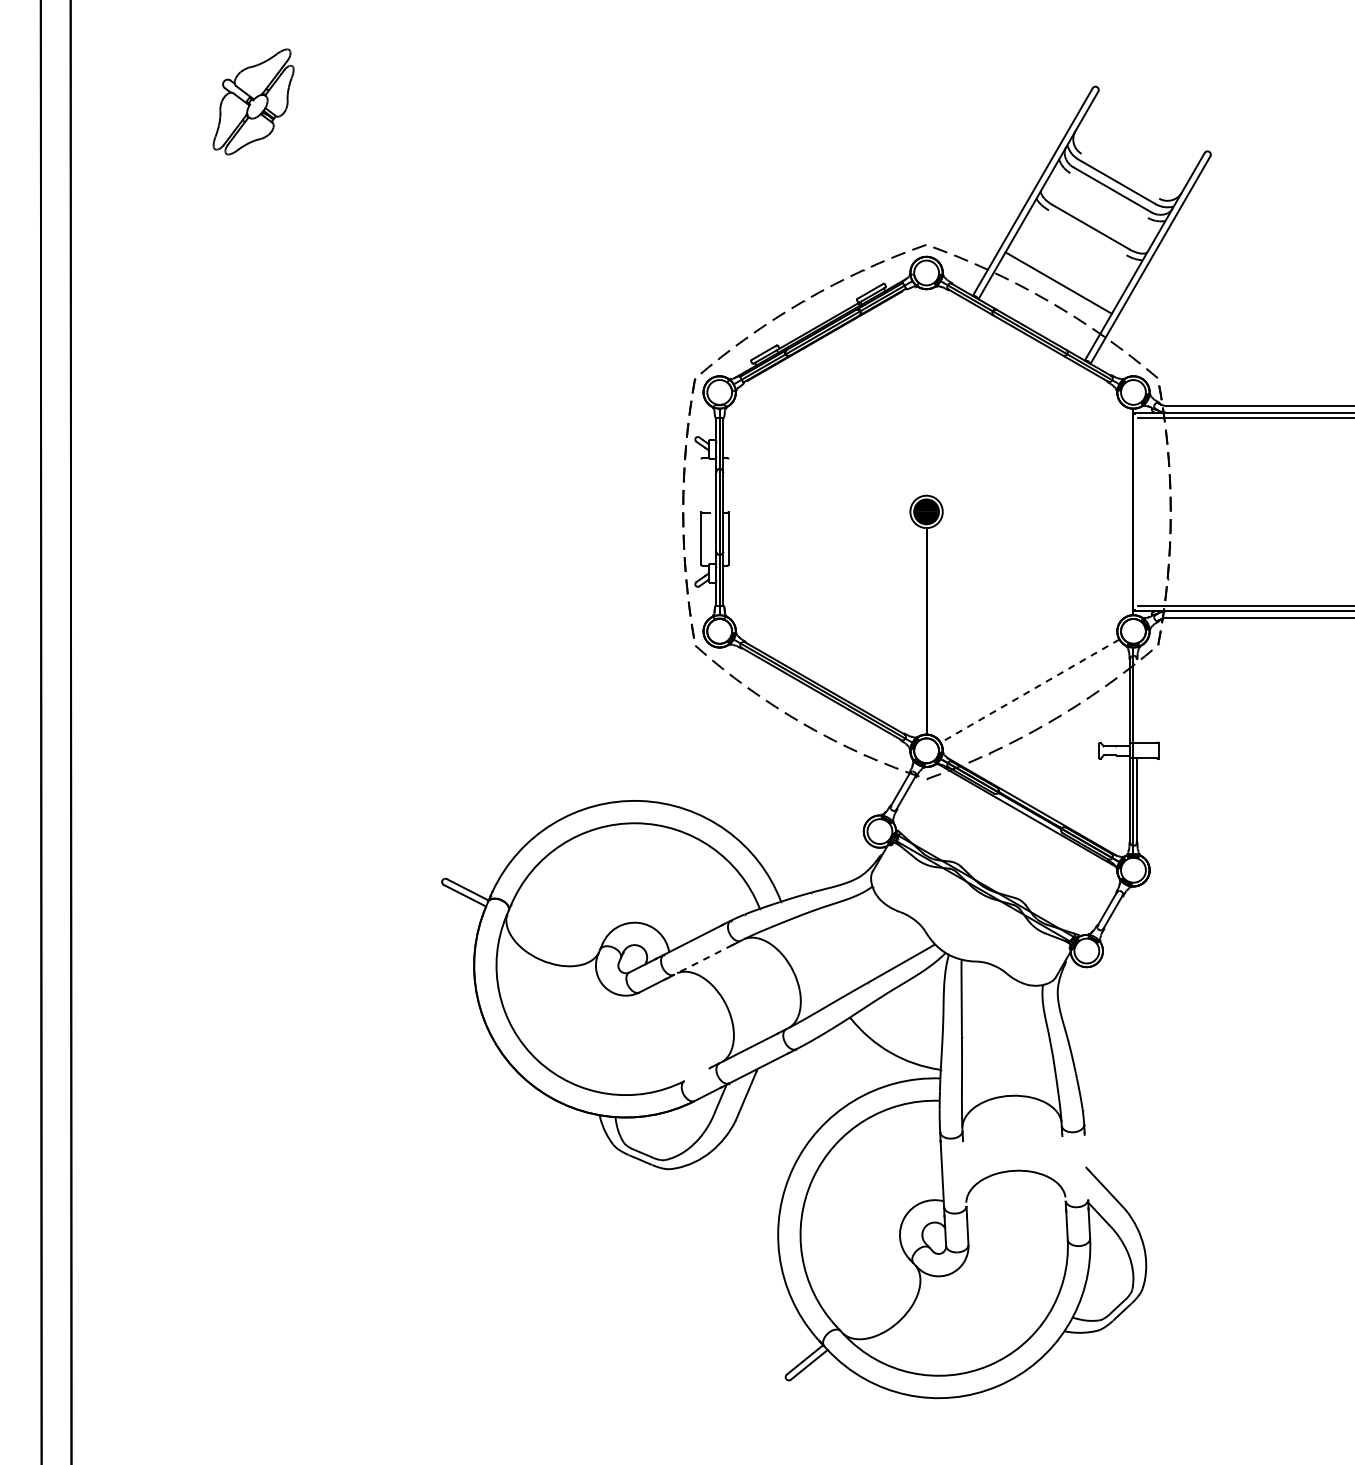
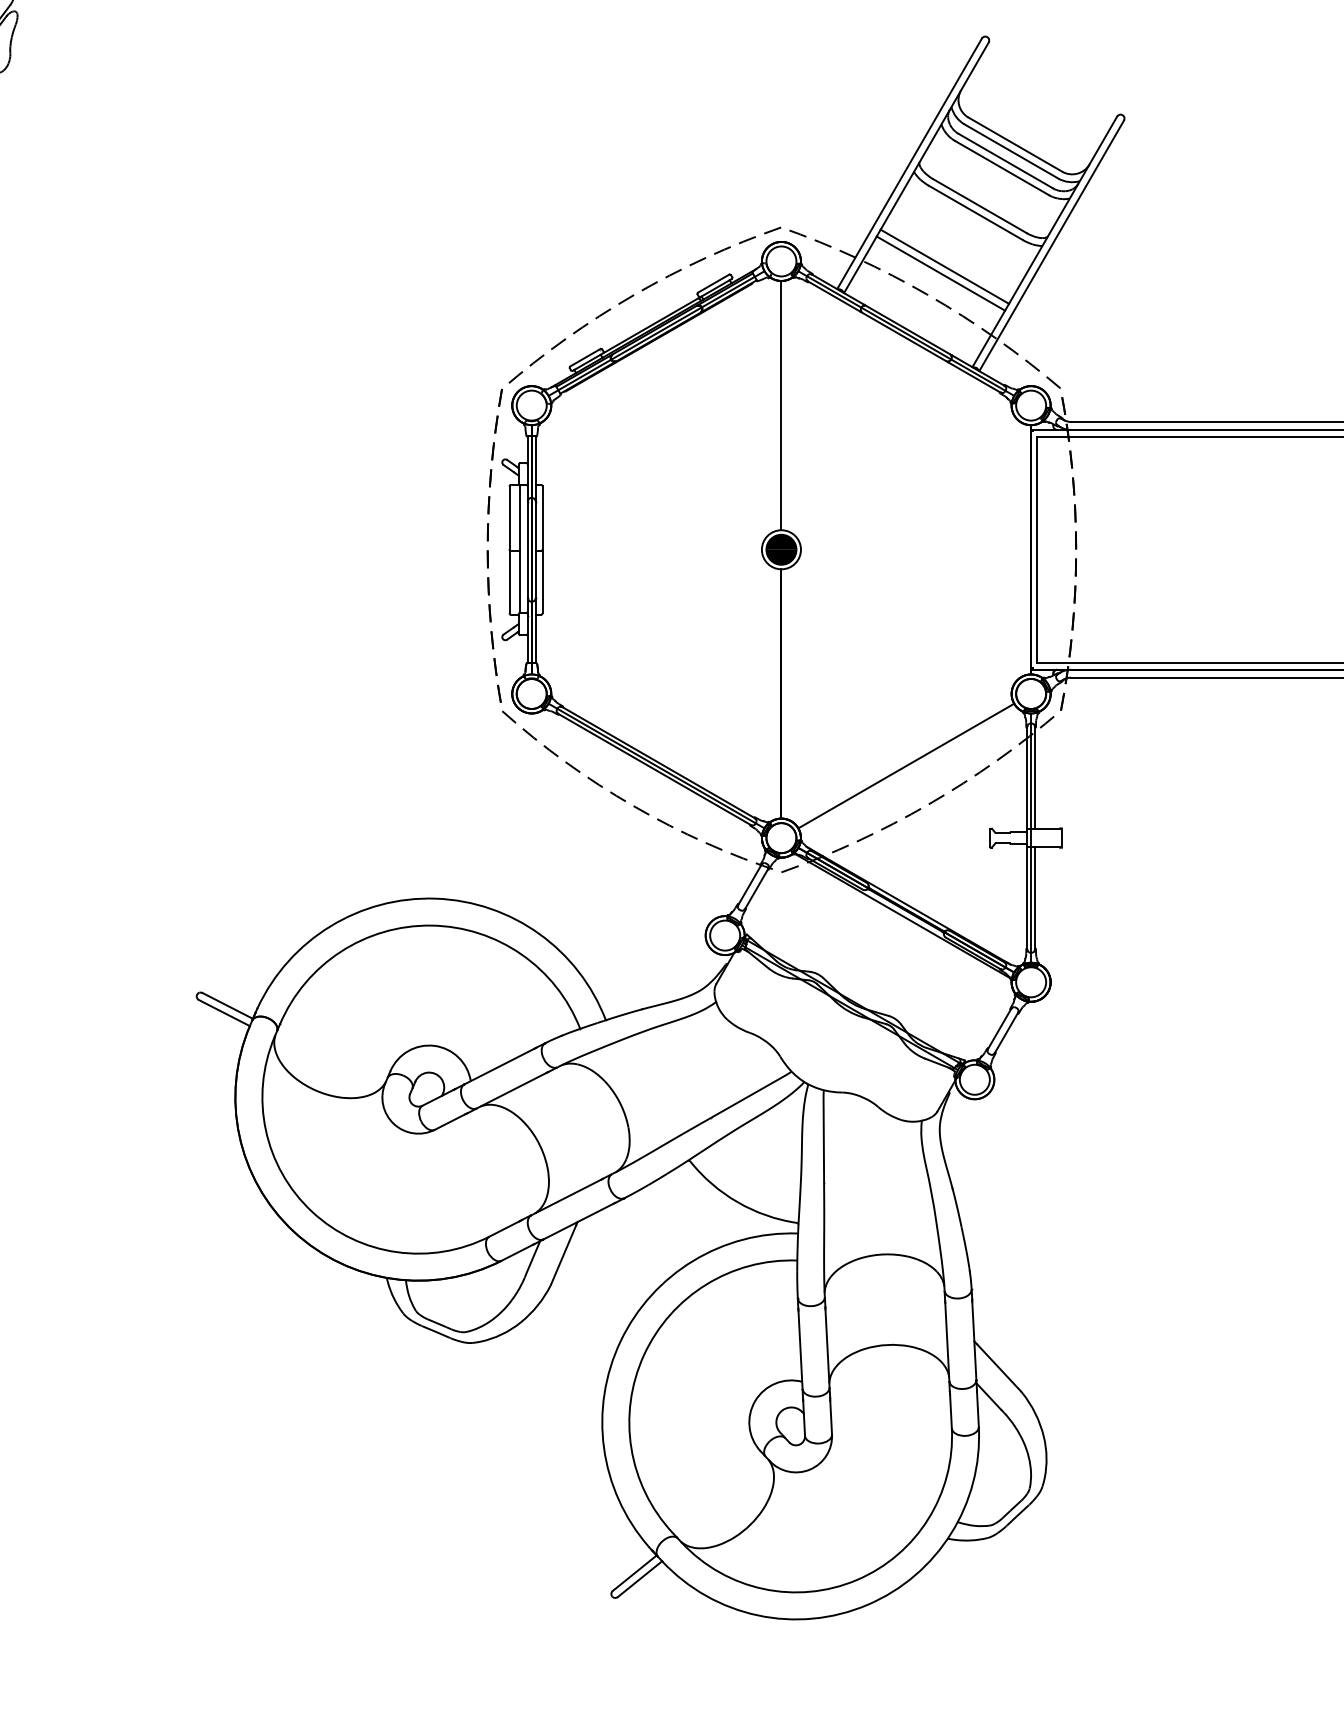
line: (1120, 175) -> (1015, 143), added
line: (1109, 195) -> (1002, 167), added
line: (1087, 232) -> (975, 212), added
line: (1061, 277) -> (944, 266), added
line: (926, 392) -> (781, 405), added
line: (701, 485) -> (509, 517), added
line: (728, 485) -> (542, 517), added
line: (710, 510) -> (520, 548), added
line: (1138, 511) -> (1037, 549), added
line: (1029, 691) -> (905, 766), dashed -> solid
line: (1136, 700) -> (1034, 777), added
line: (703, 959) -> (512, 1089), dashed -> solid
line: (697, 1074) -> (504, 1228), added
line: (1086, 1166) -> (974, 1339), added
line: (1063, 1167) -> (946, 1341), added
line: (964, 1172) -> (827, 1347), added

